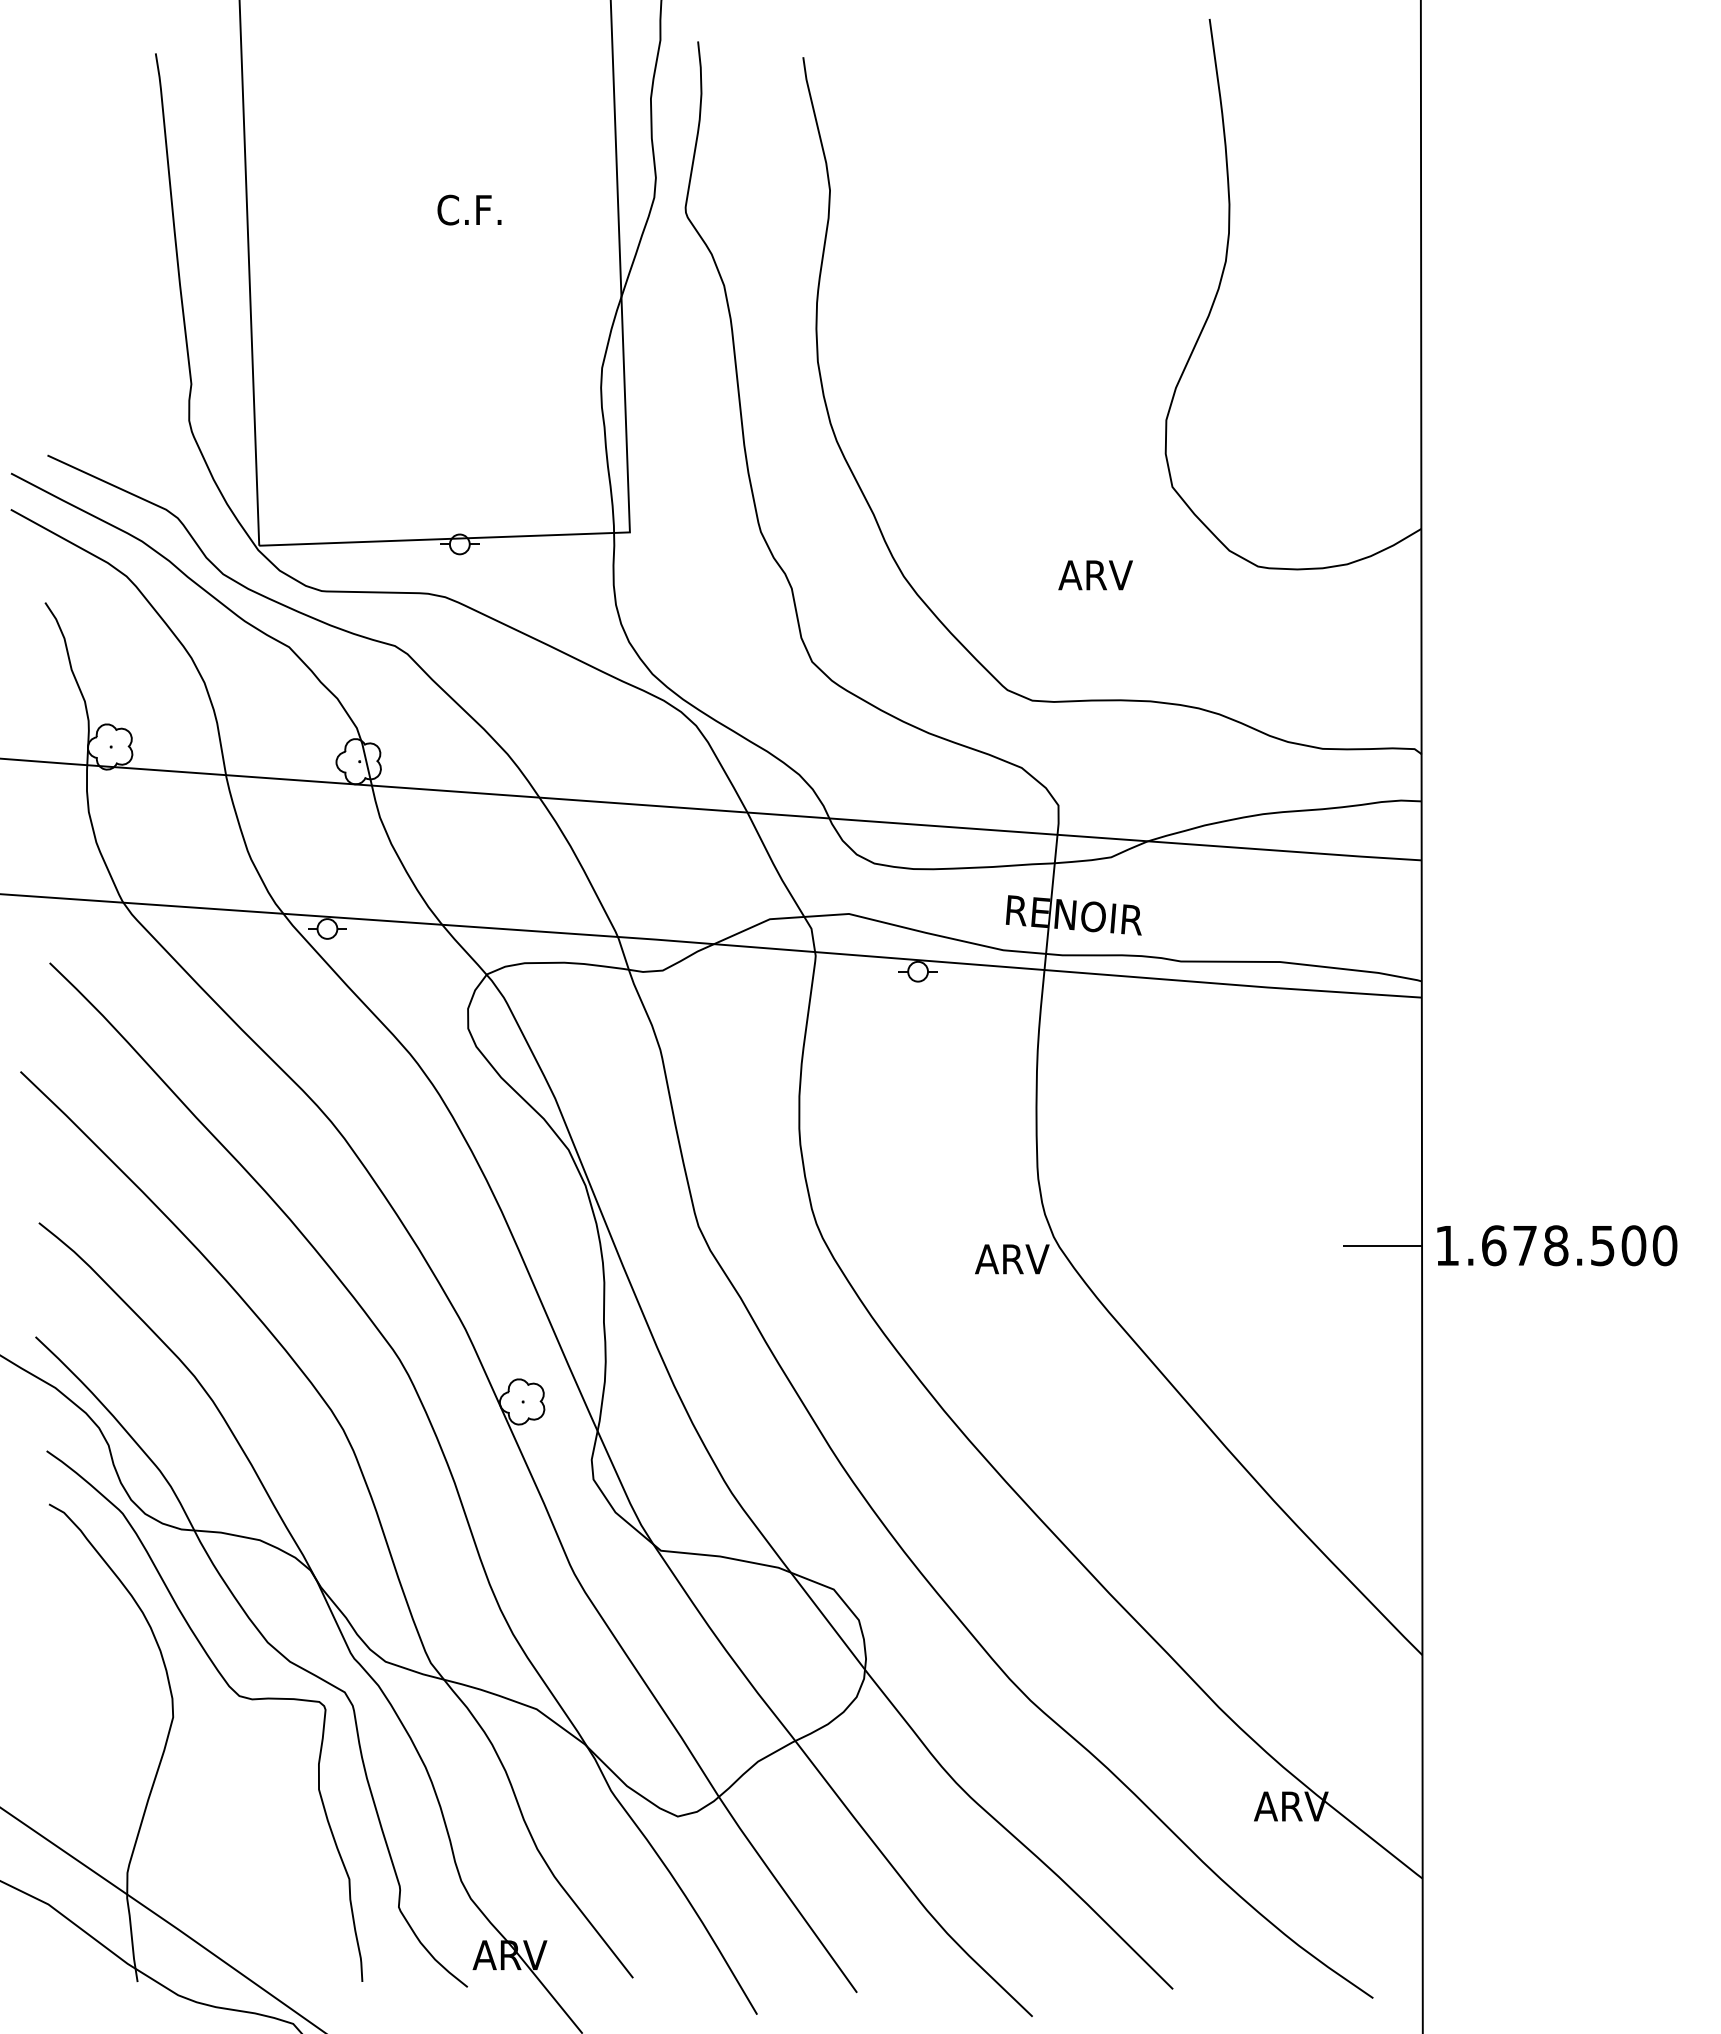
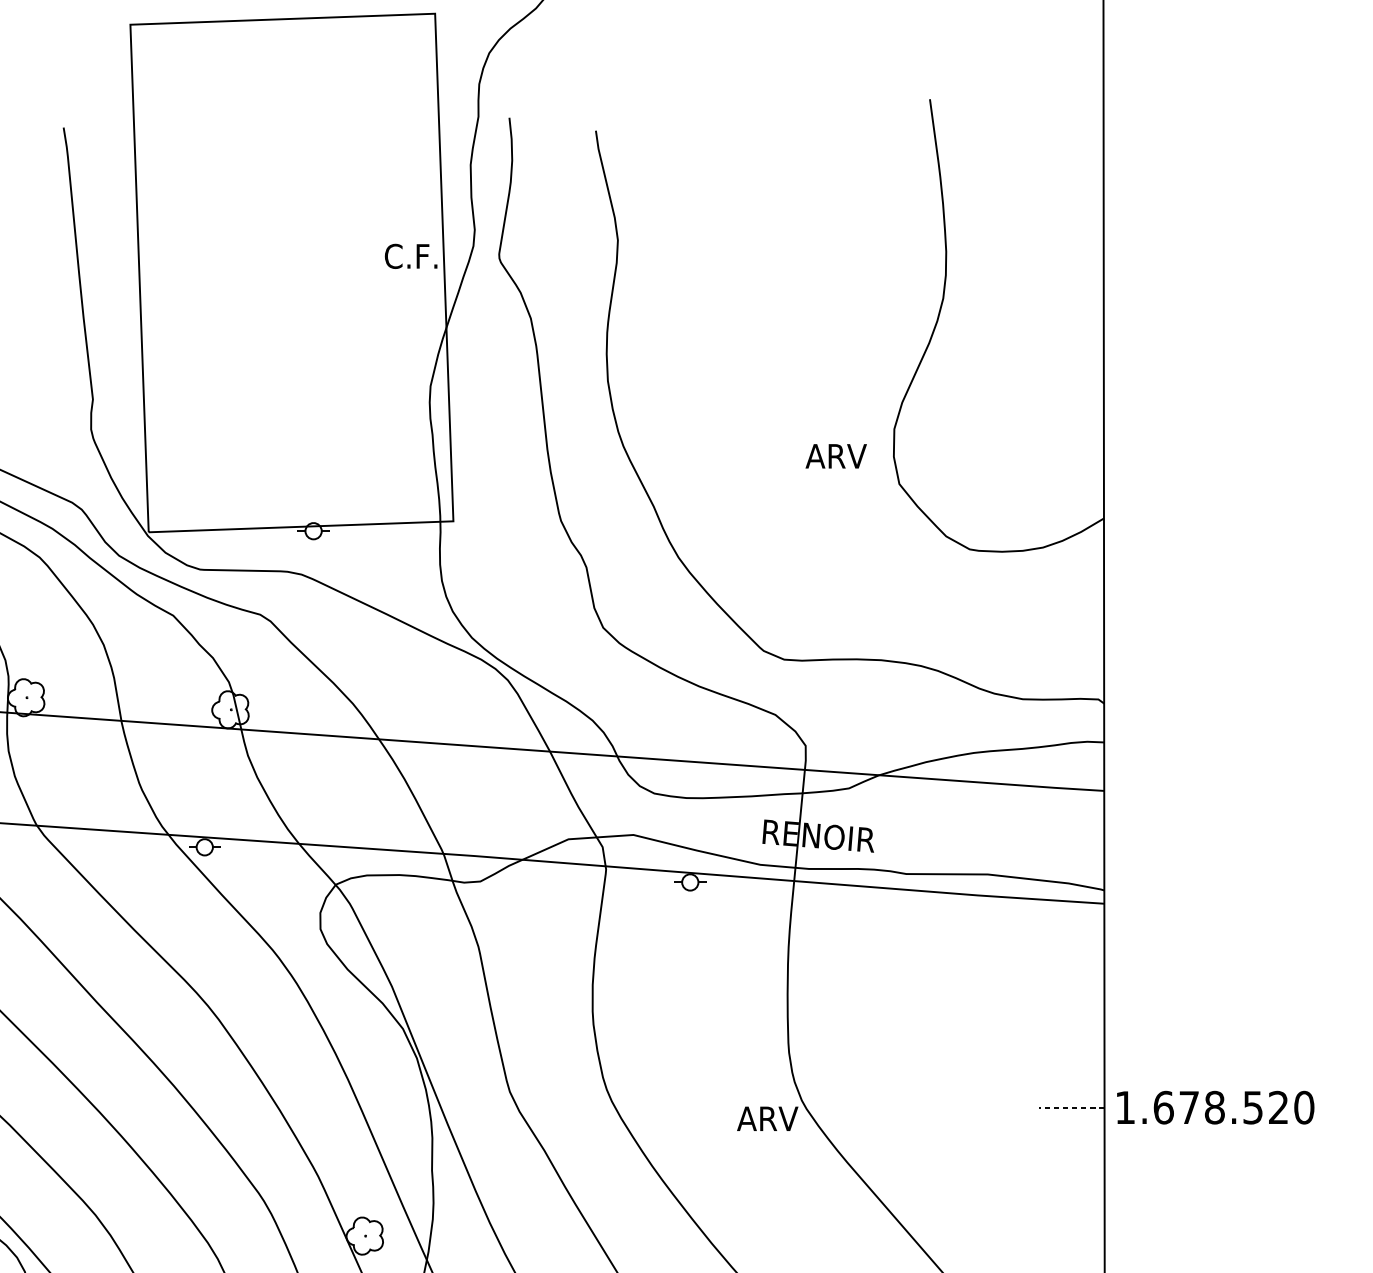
text: (469, 209) -> (411, 255), moved
text: (1095, 575) -> (836, 456), moved
line: (1382, 1245) -> (1072, 1107), solid -> dashed
text: (1633, 1245) -> (1278, 1107), 1.678.500 -> 1.678.520

